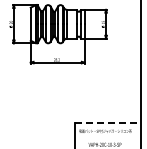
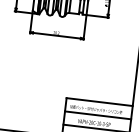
line: (108, 123) -> (100, 102), dashed -> solid
line: (107, 136) -> (97, 115), added

